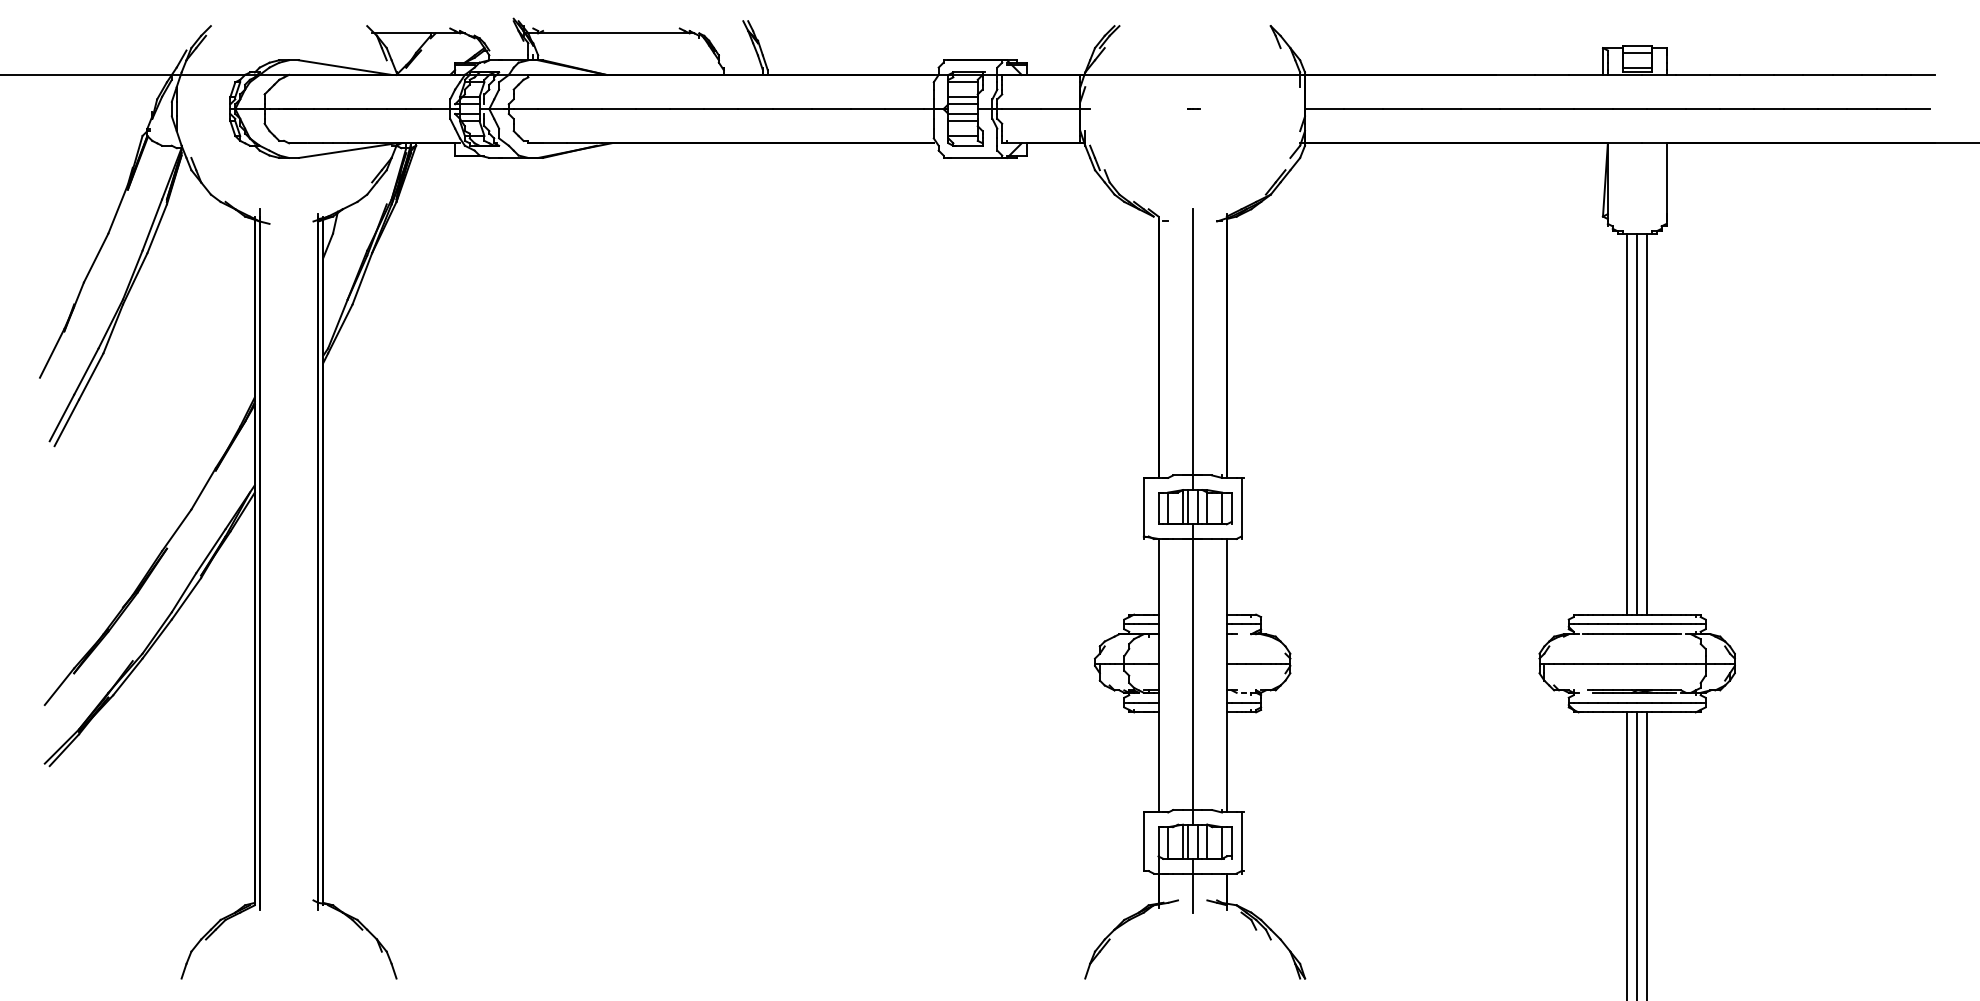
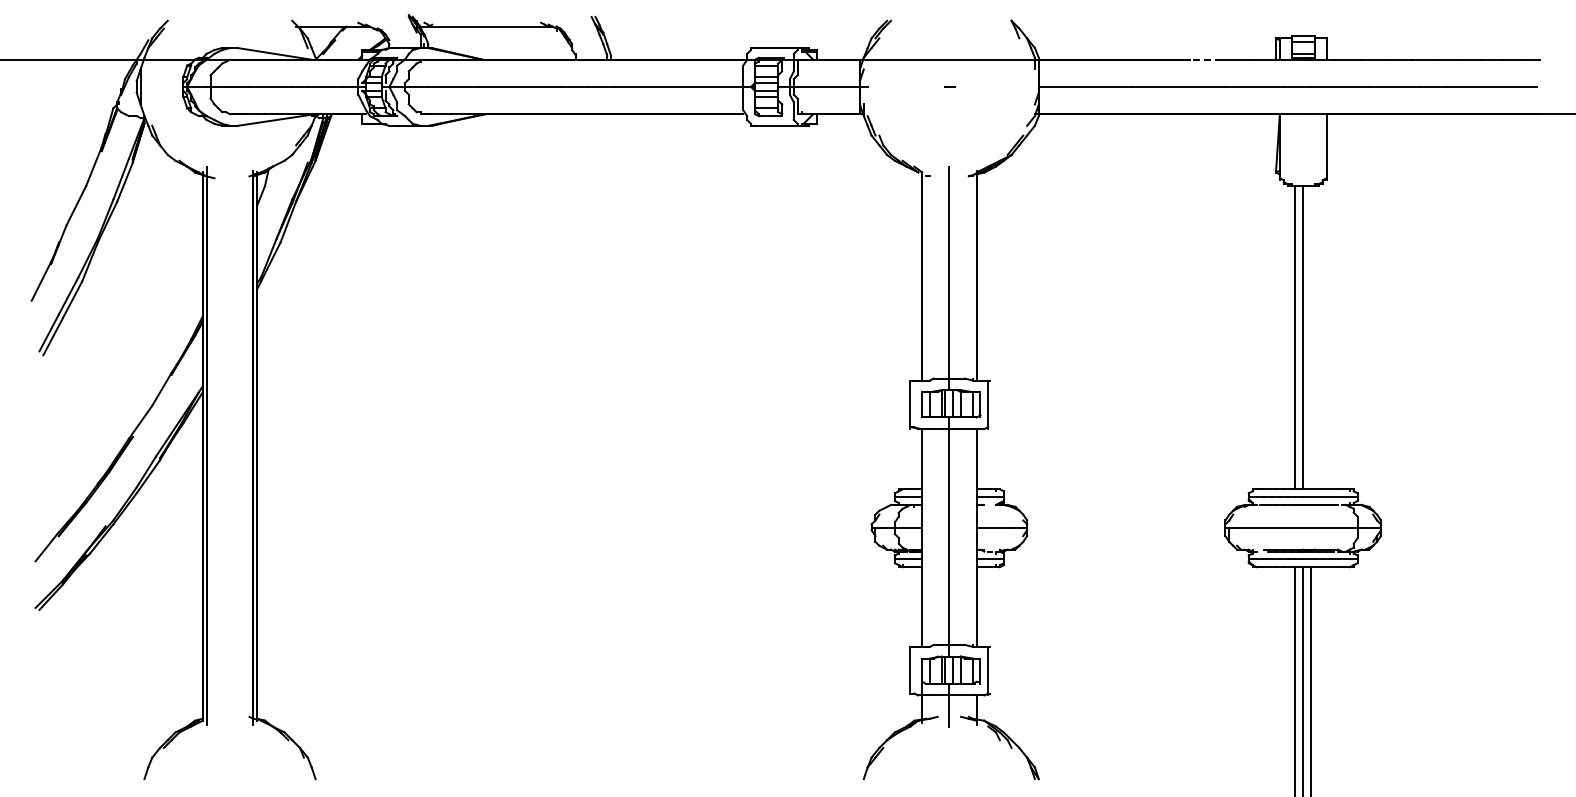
line: (1514, 74) -> (1205, 59), solid -> dashed
line: (1646, 423) -> (1310, 337), removed

